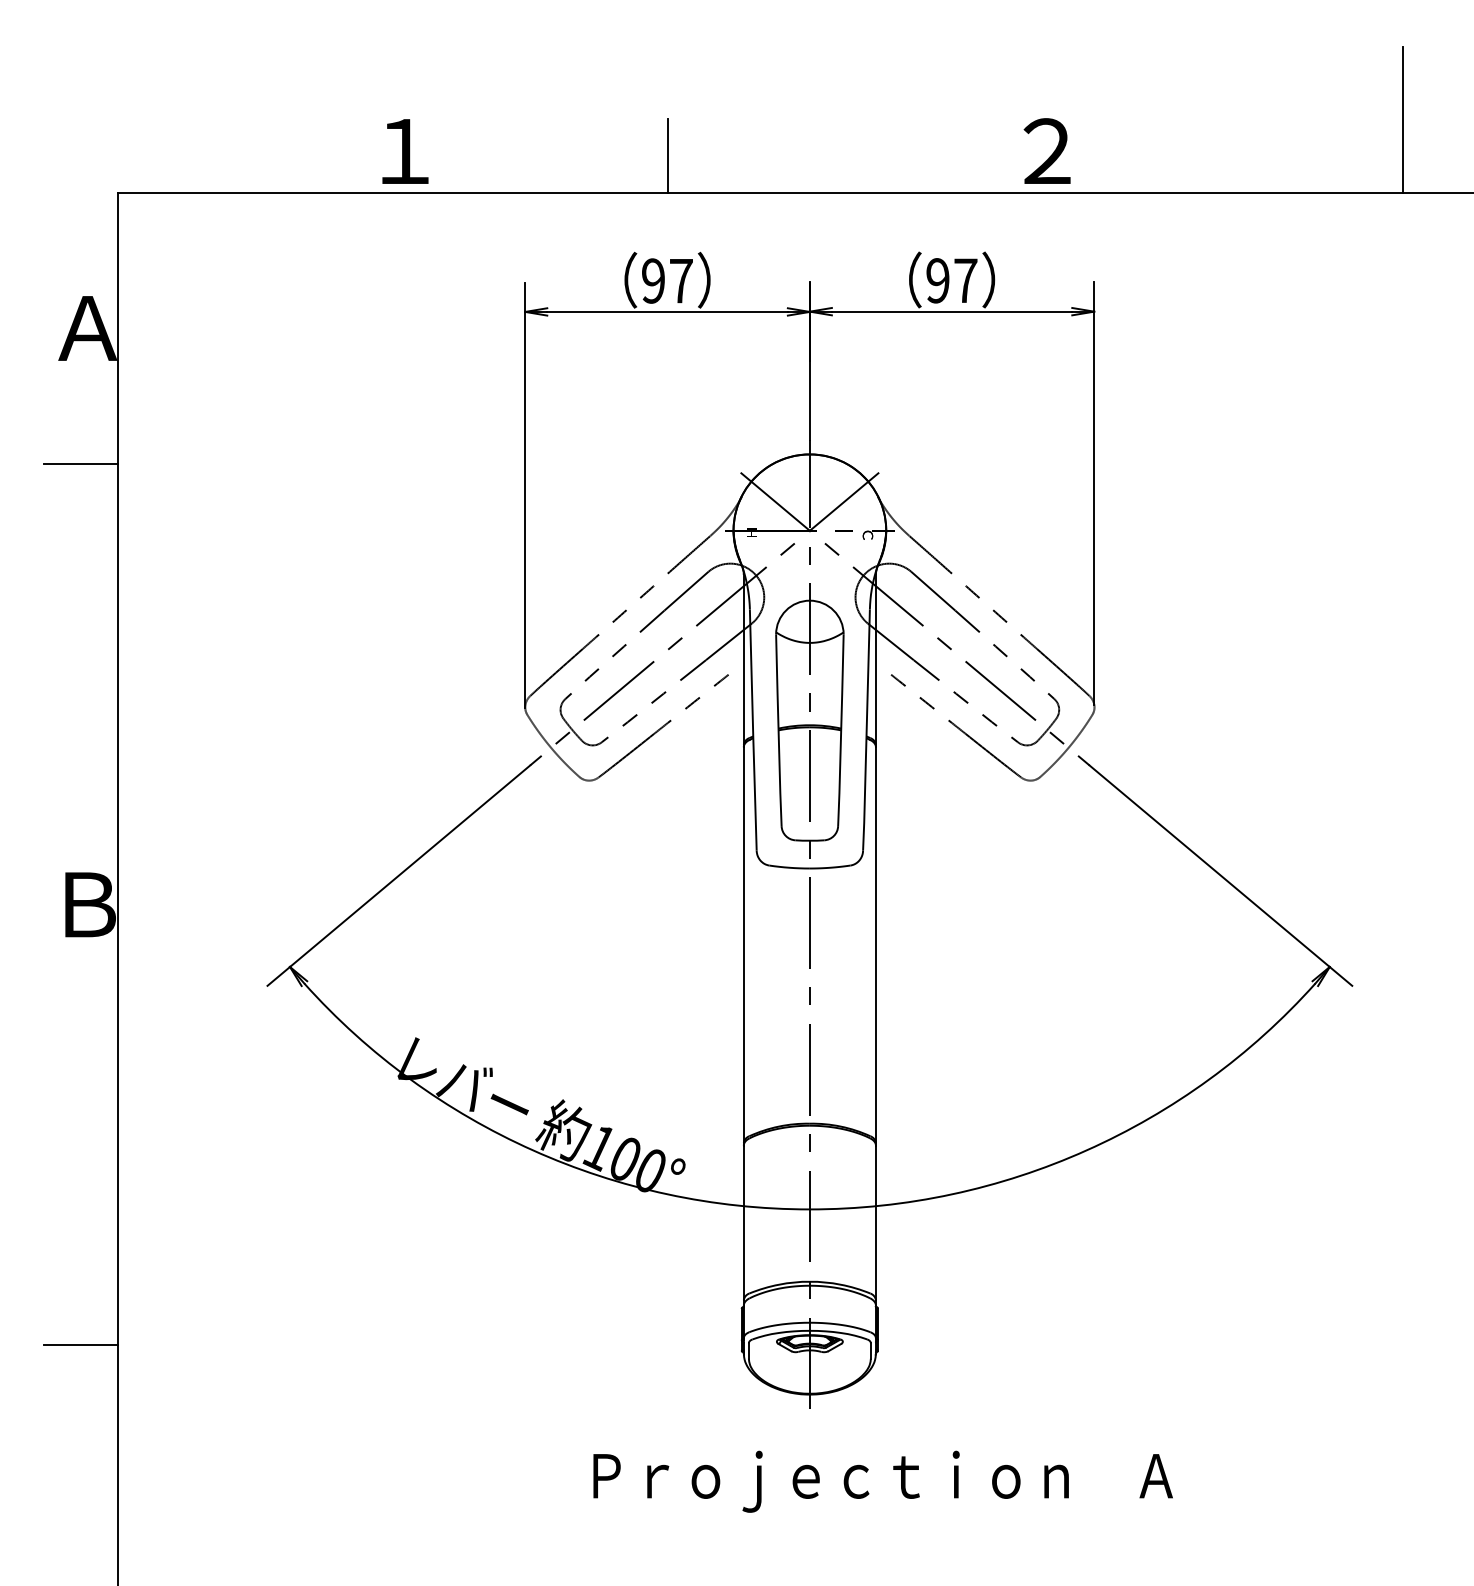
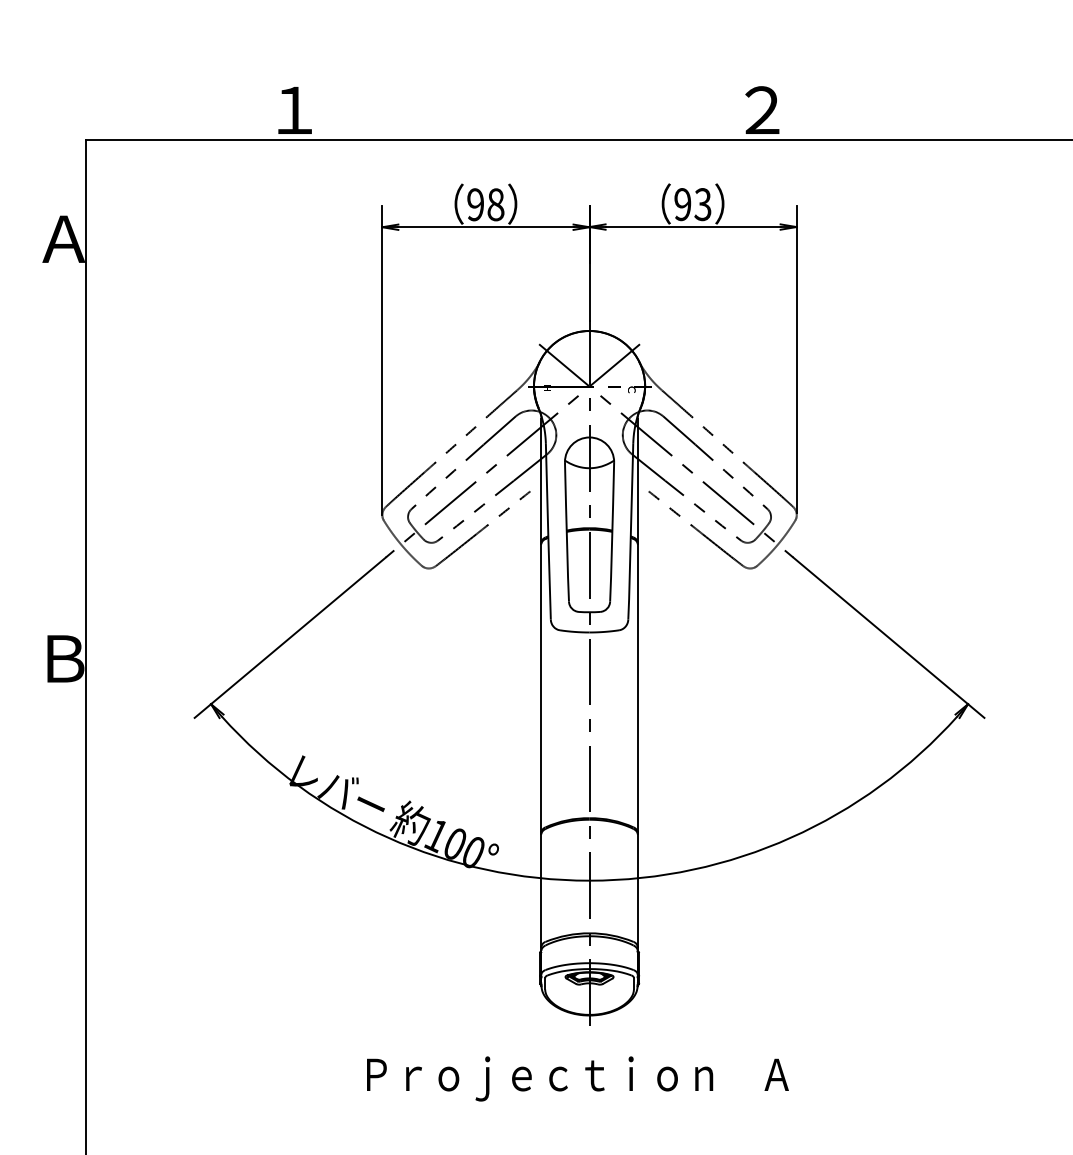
line: (1403, 119) -> (1021, 87), removed
line: (668, 155) -> (486, 113), removed
text: (680, 280) -> (495, 204), 97 -> 98
text: (965, 280) -> (702, 204), 97 -> 93
line: (80, 464) -> (58, 338), removed
line: (80, 1345) -> (58, 979), removed
text: (882, 1481) -> (577, 1078), moved

